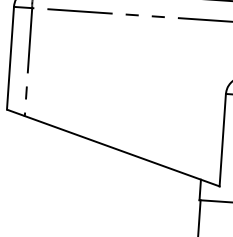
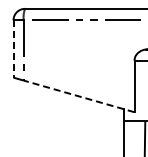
line: (10, 59) -> (13, 49), solid -> dashed
line: (122, 151) -> (79, 96), solid -> dashed

